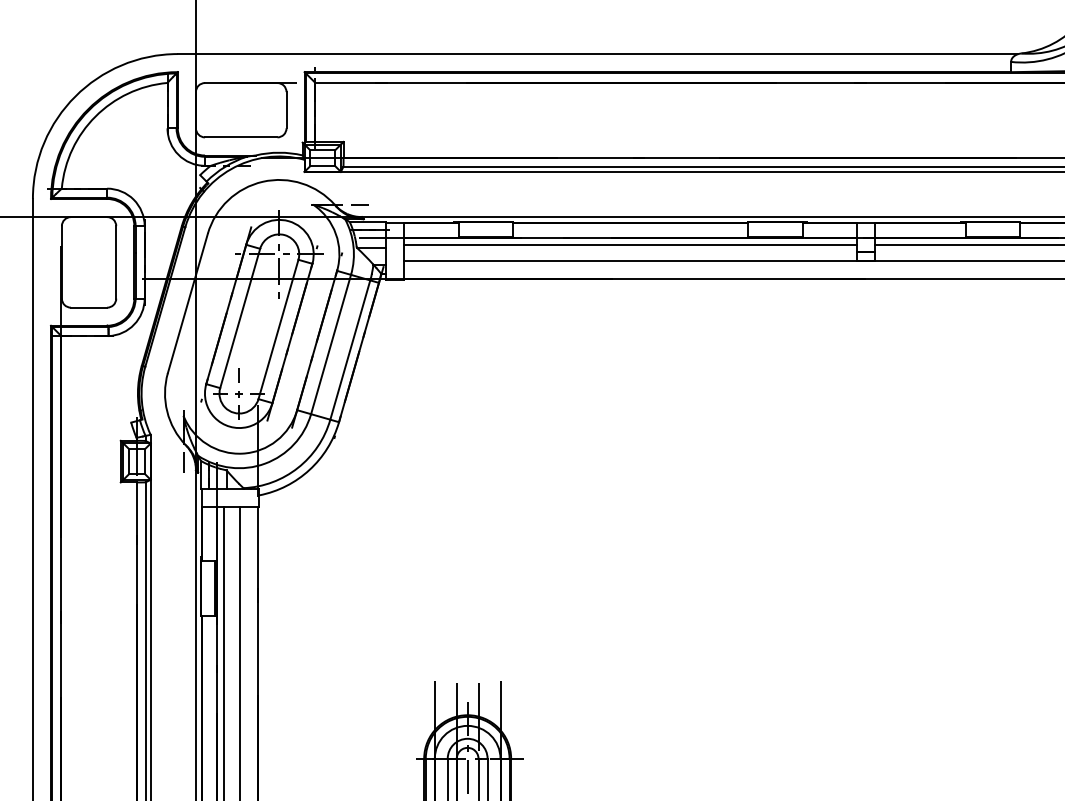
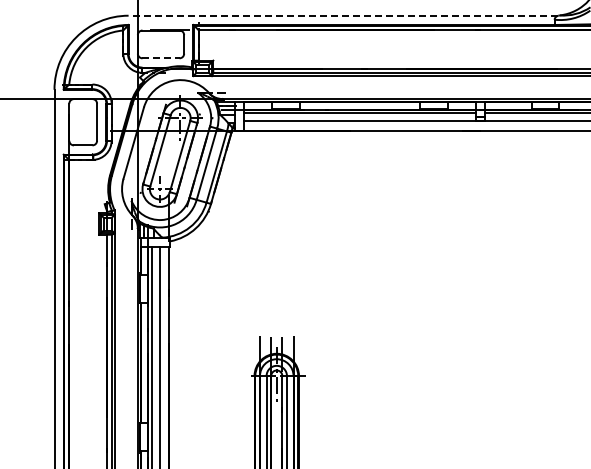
line: (598, 53) -> (343, 15), solid -> dashed
line: (242, 137) -> (161, 58), solid -> dashed

